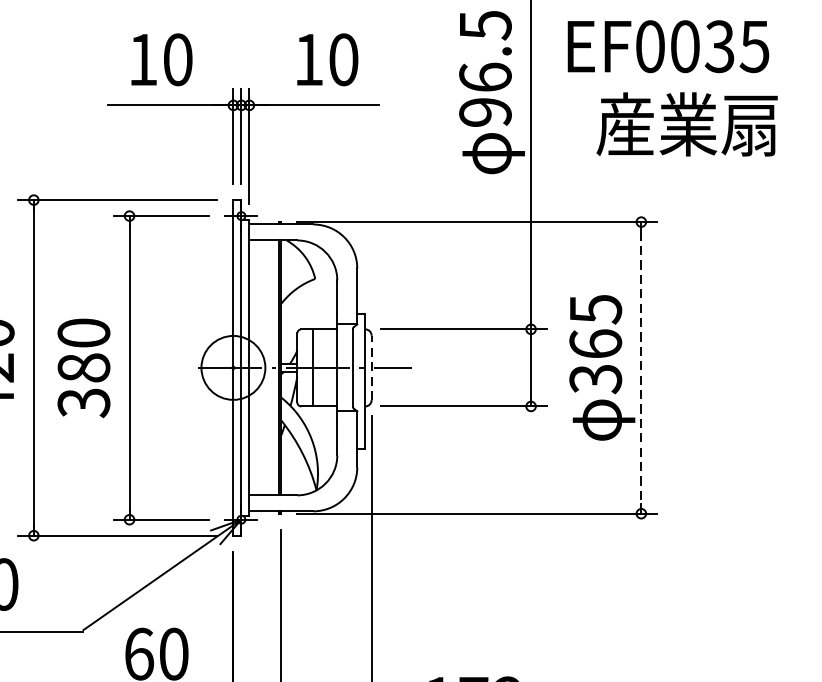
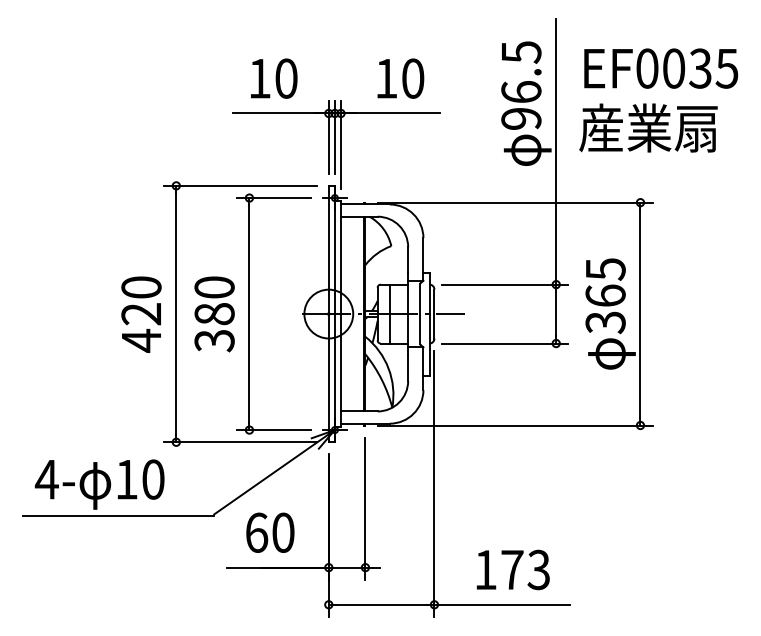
text: (687, 123) -> (648, 127), moved
line: (371, 368) -> (434, 314), dashed -> solid
line: (641, 368) -> (640, 314), dashed -> solid

